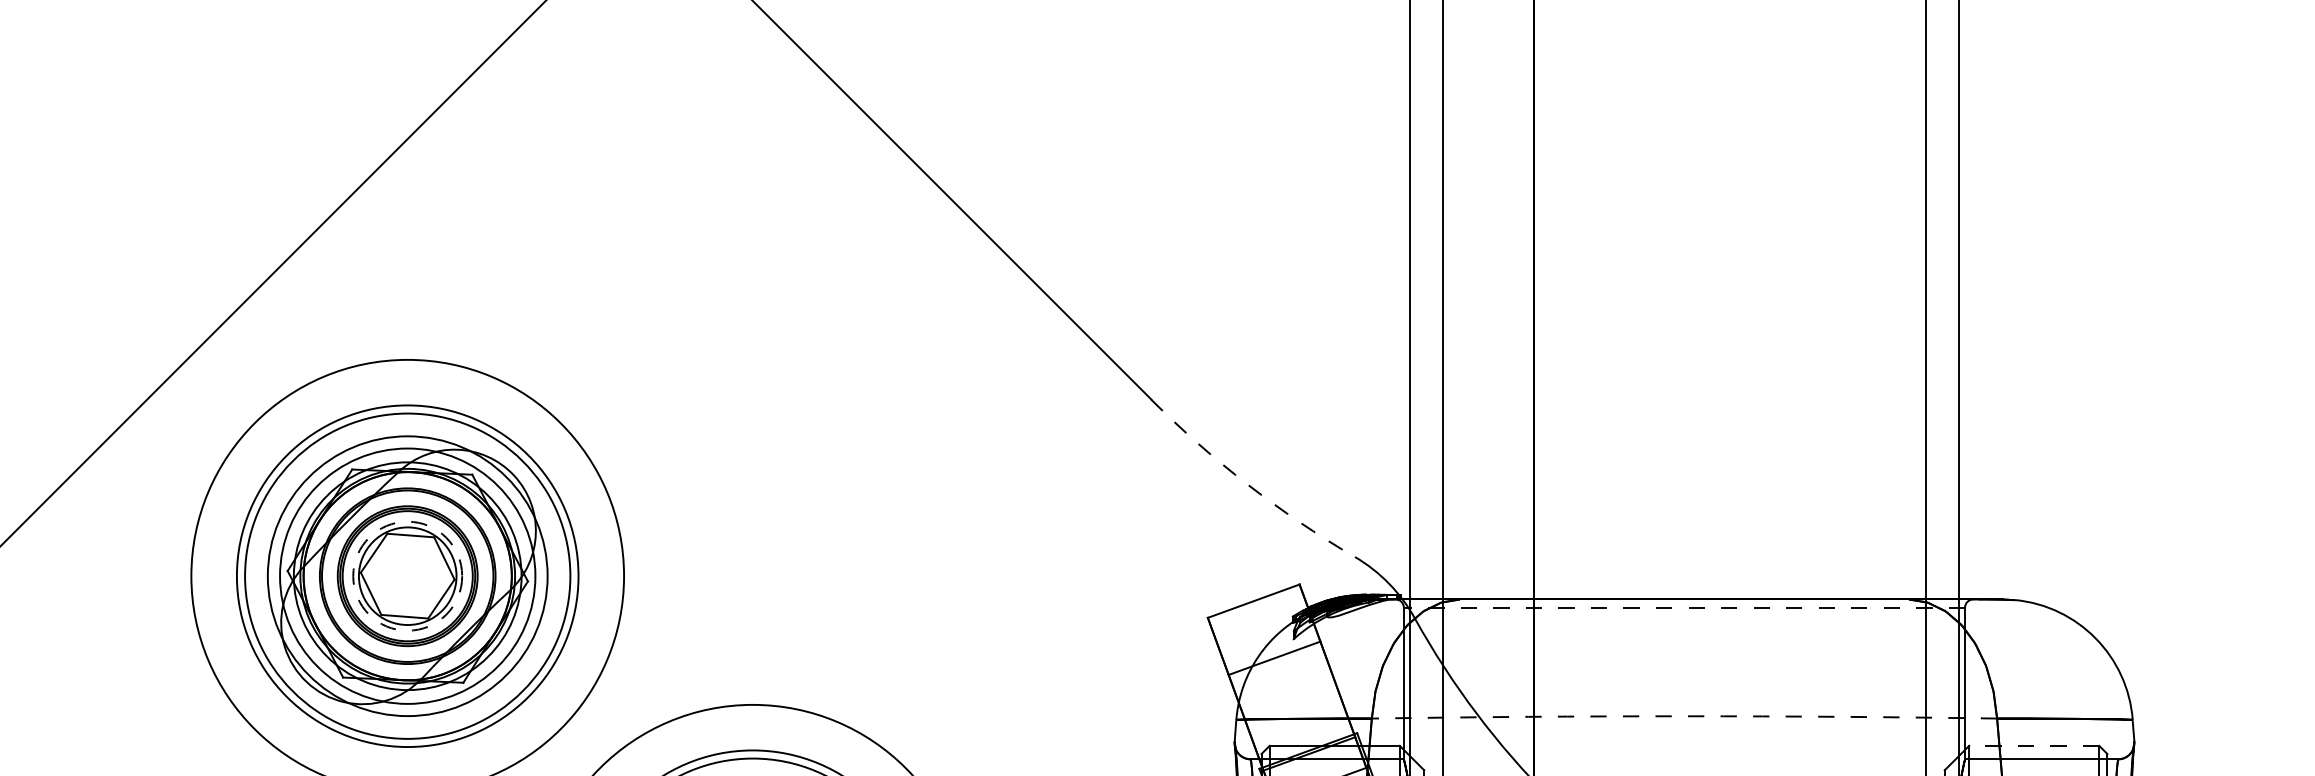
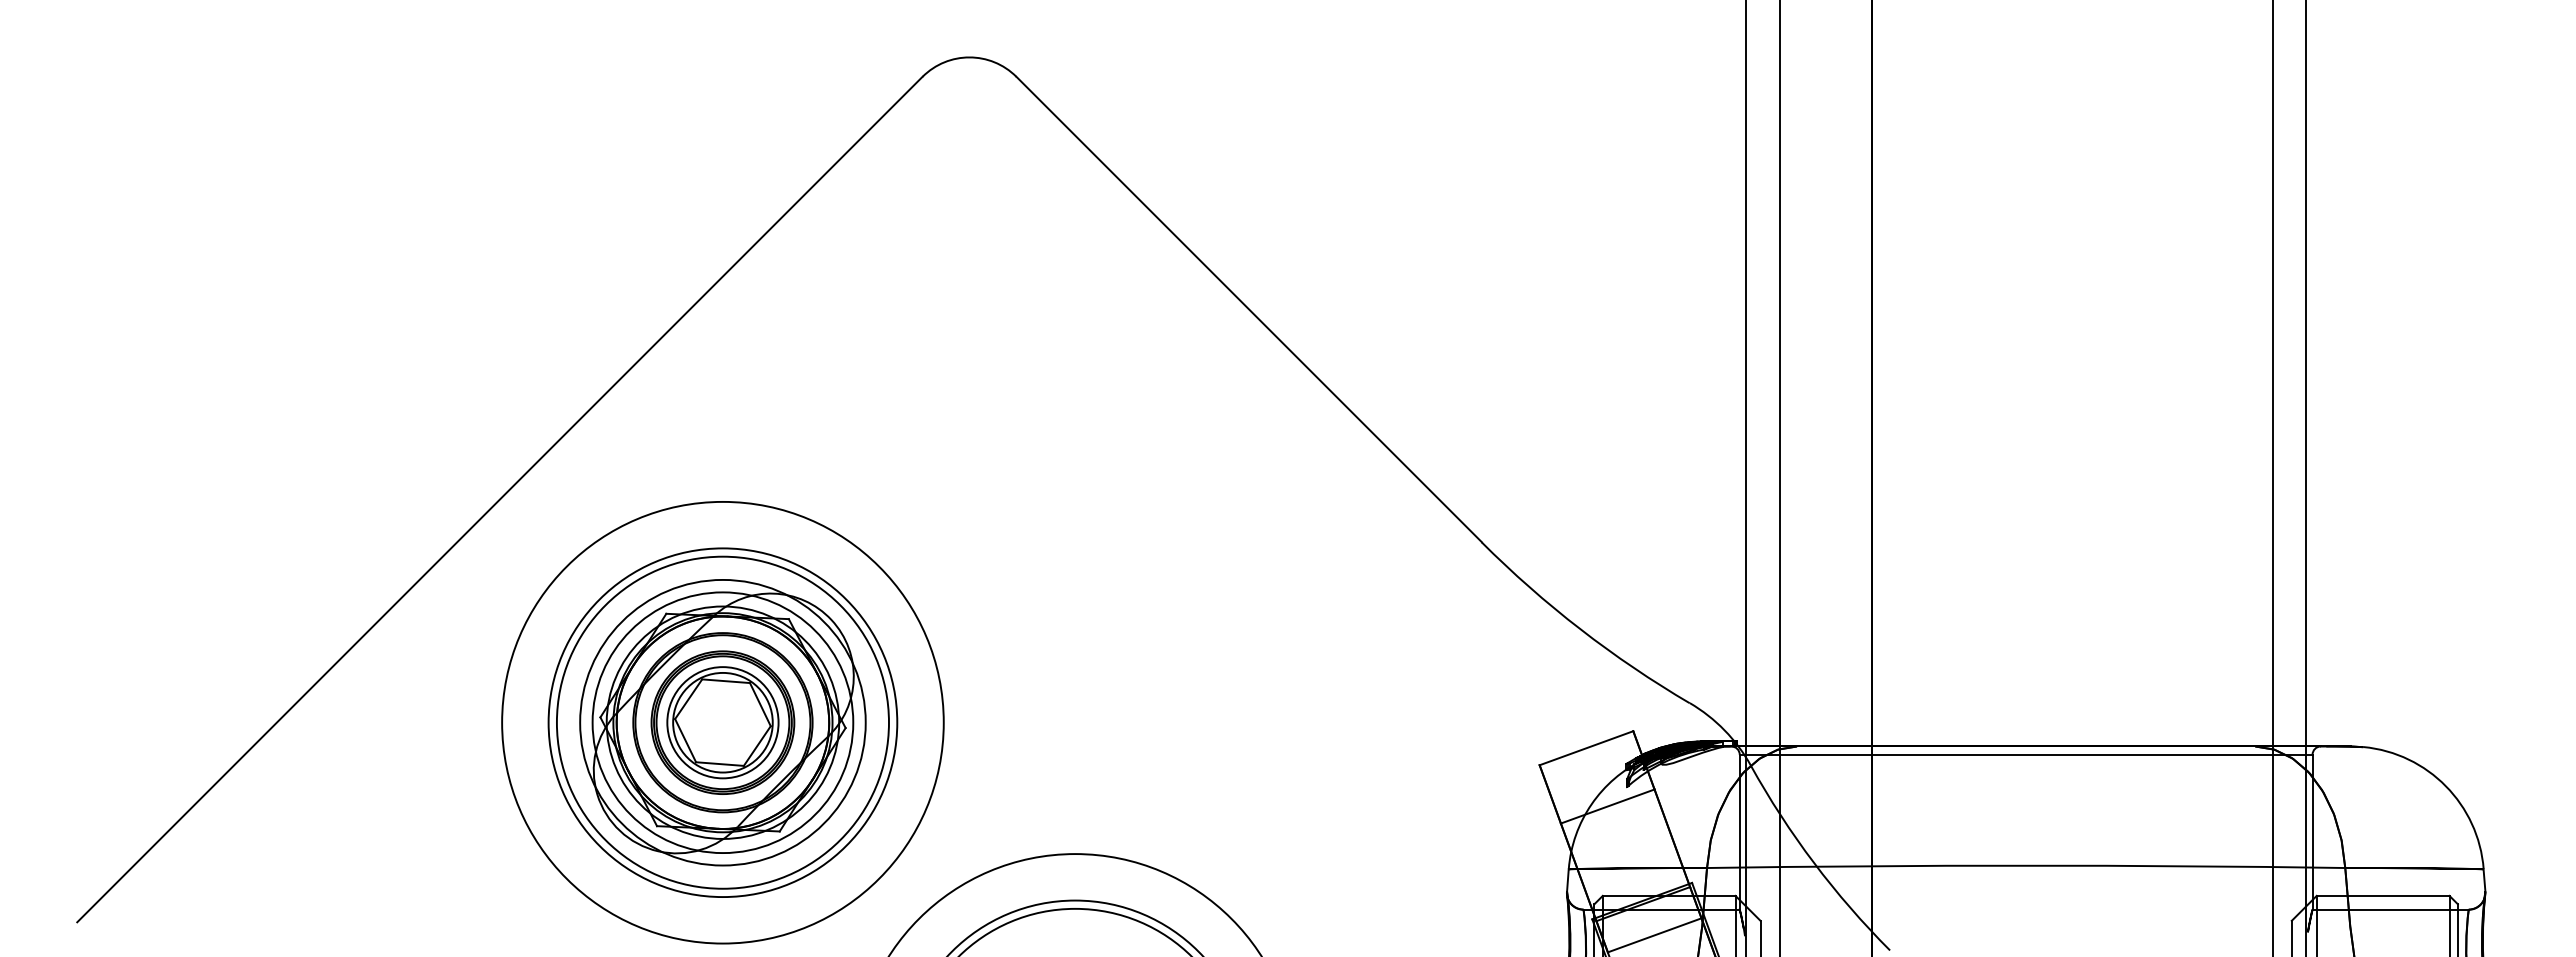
arc: (1247, 484) -> (1580, 629), dashed -> solid
circle: (407, 575) -> (722, 722), dashed -> solid
line: (1683, 607) -> (2025, 754), dashed -> solid
arc: (1684, 716) -> (2026, 865), dashed -> solid
line: (2033, 745) -> (2382, 895), dashed -> solid

